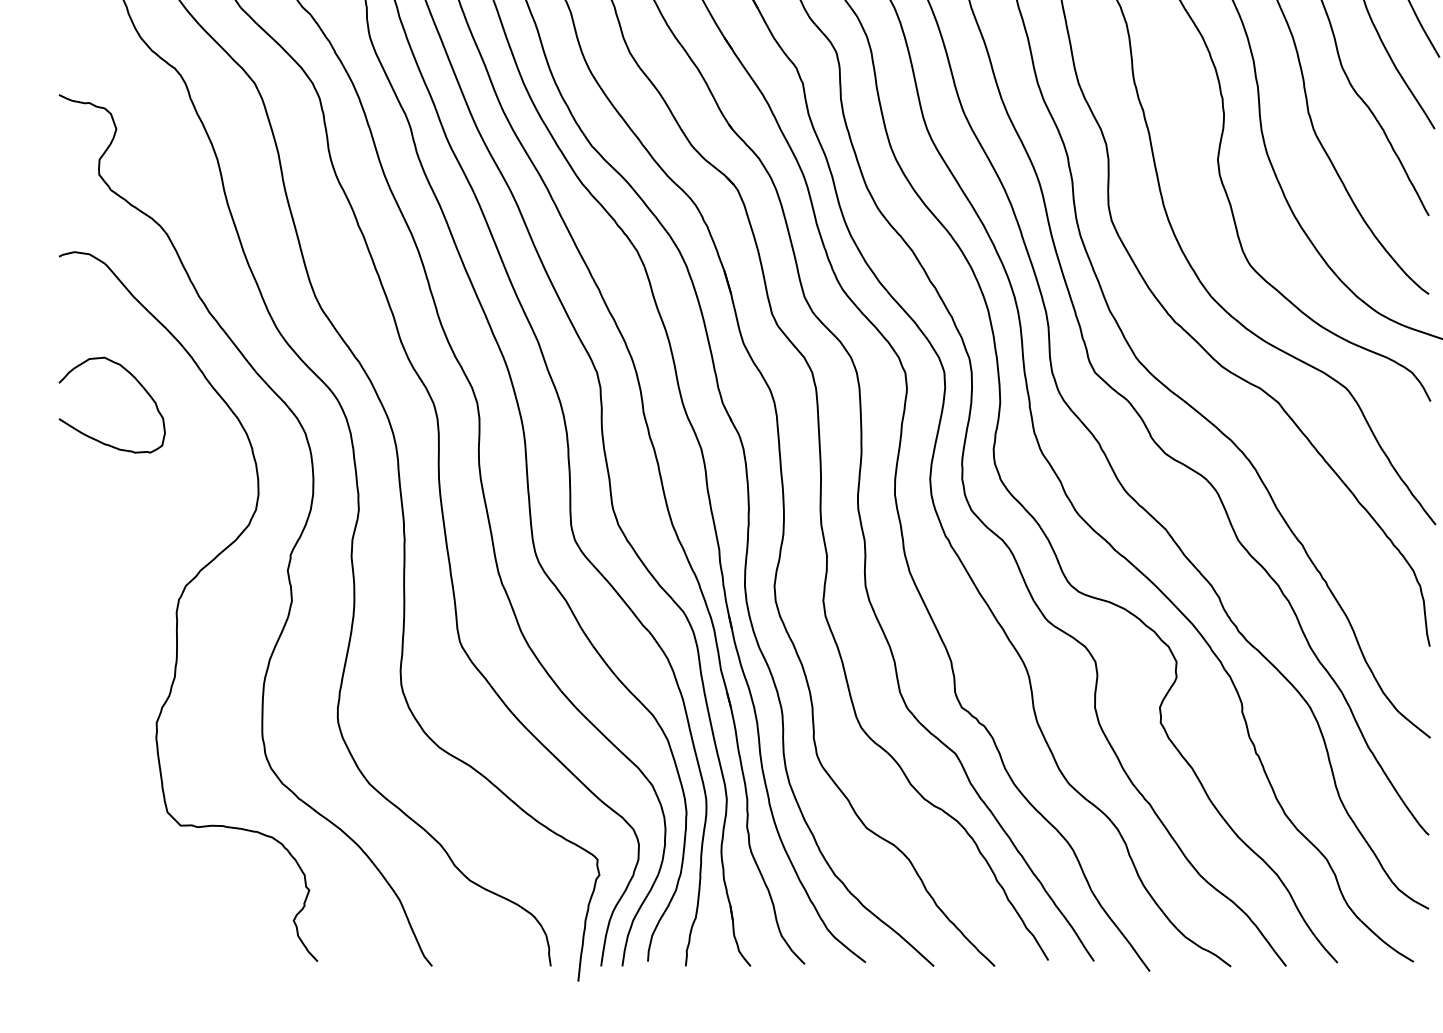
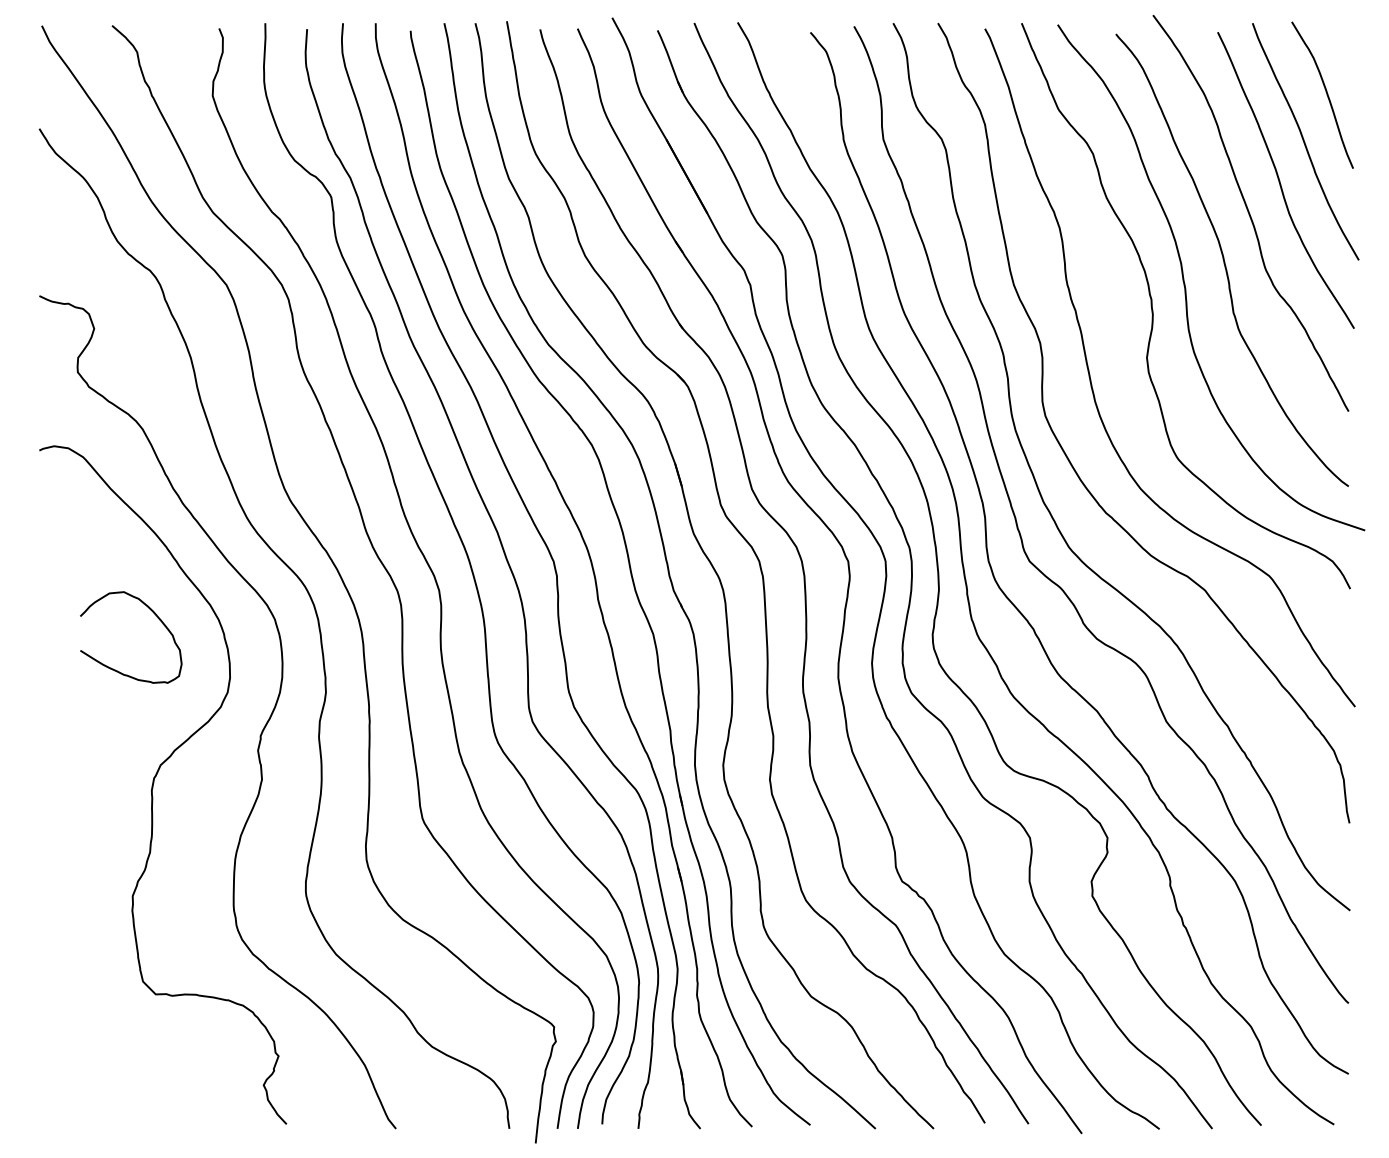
curve: (139, 385) -> (157, 618), moved

